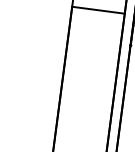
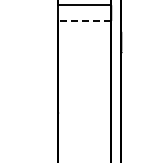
line: (98, 9) -> (84, 20), solid -> dashed

